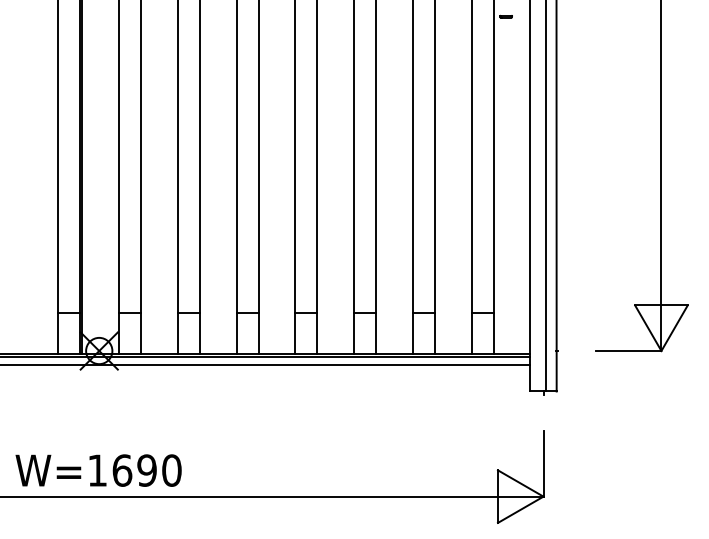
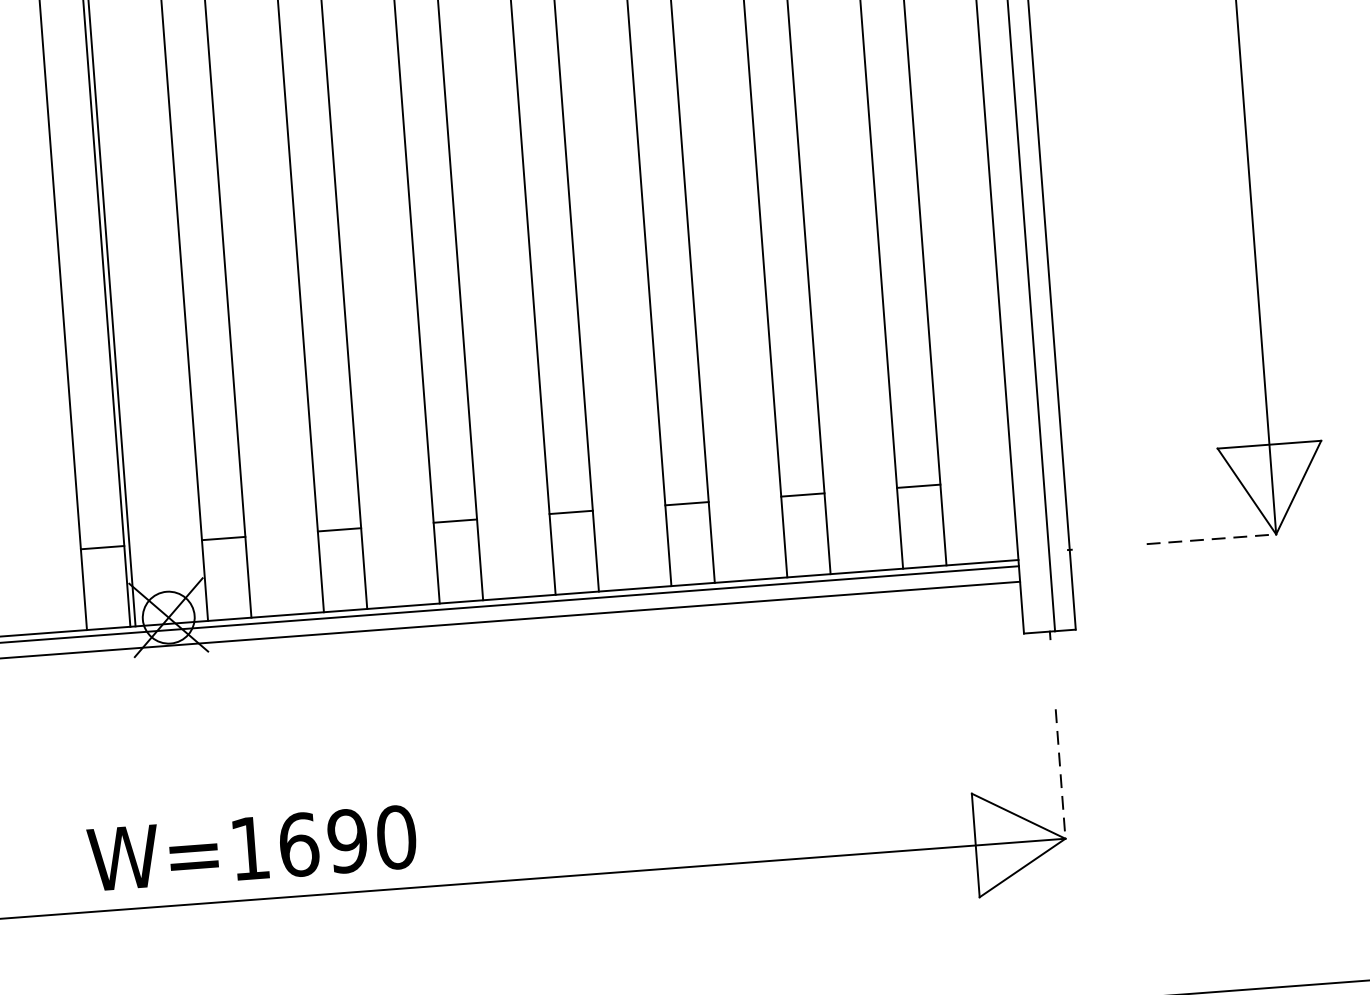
line: (628, 351) -> (1211, 540), solid -> dashed
line: (543, 463) -> (1060, 773), solid -> dashed
text: (98, 470) -> (251, 848), moved

